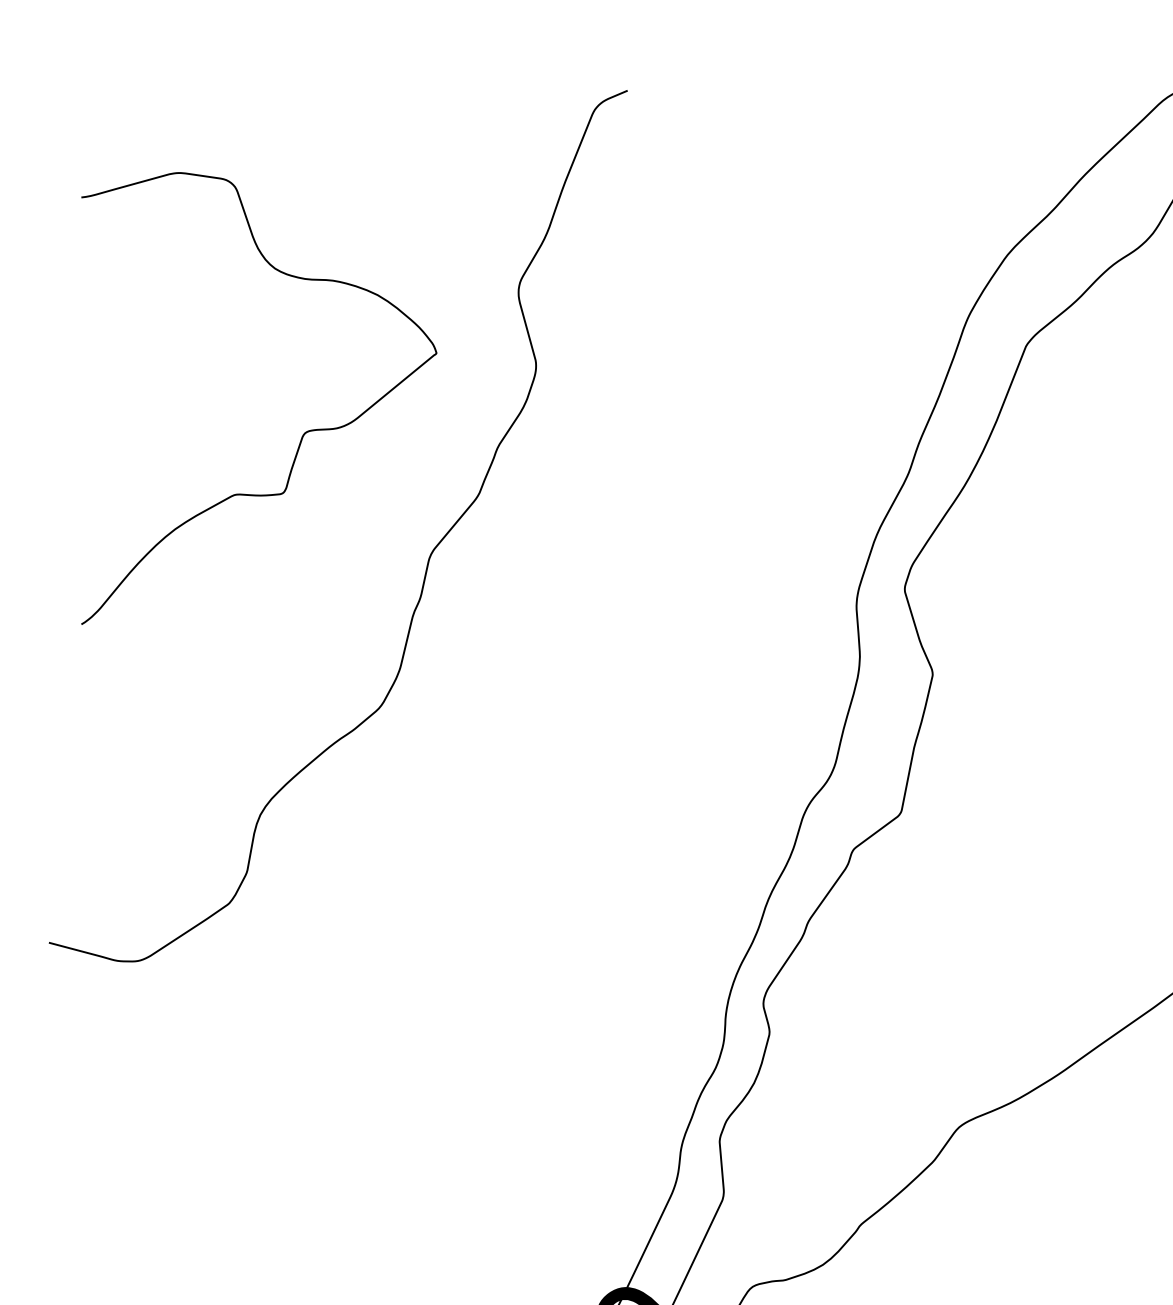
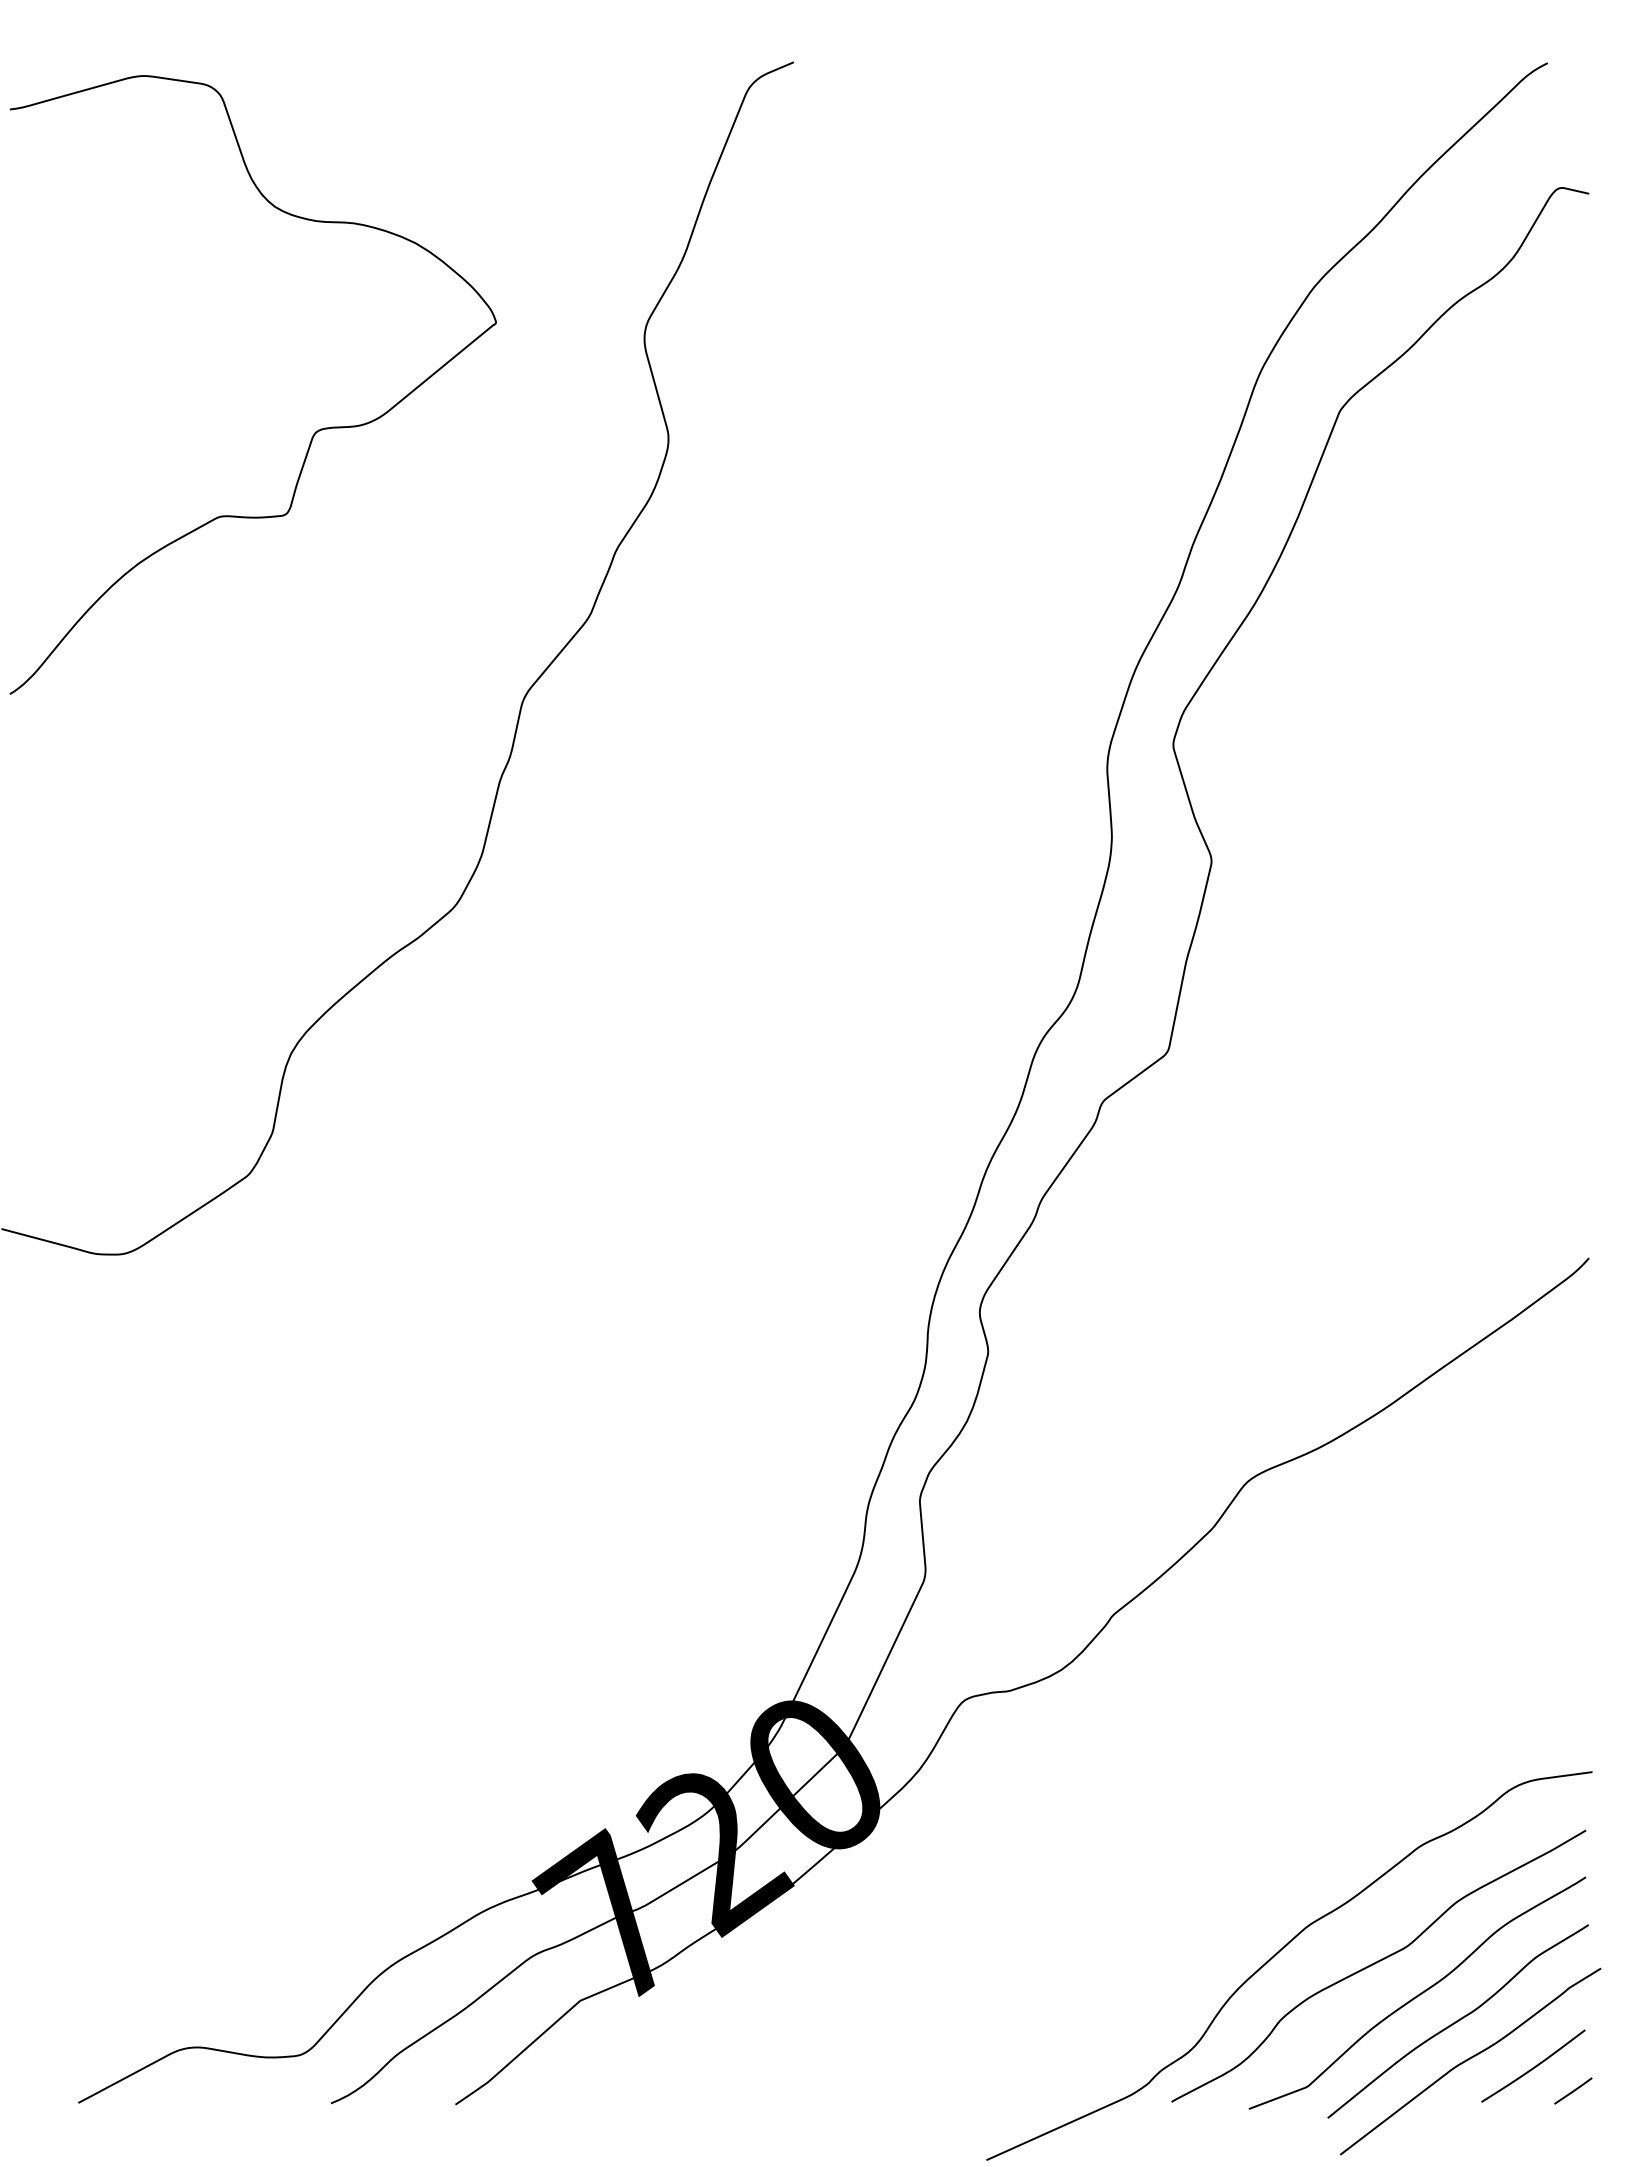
curve: (303, 433) -> (314, 432), moved

